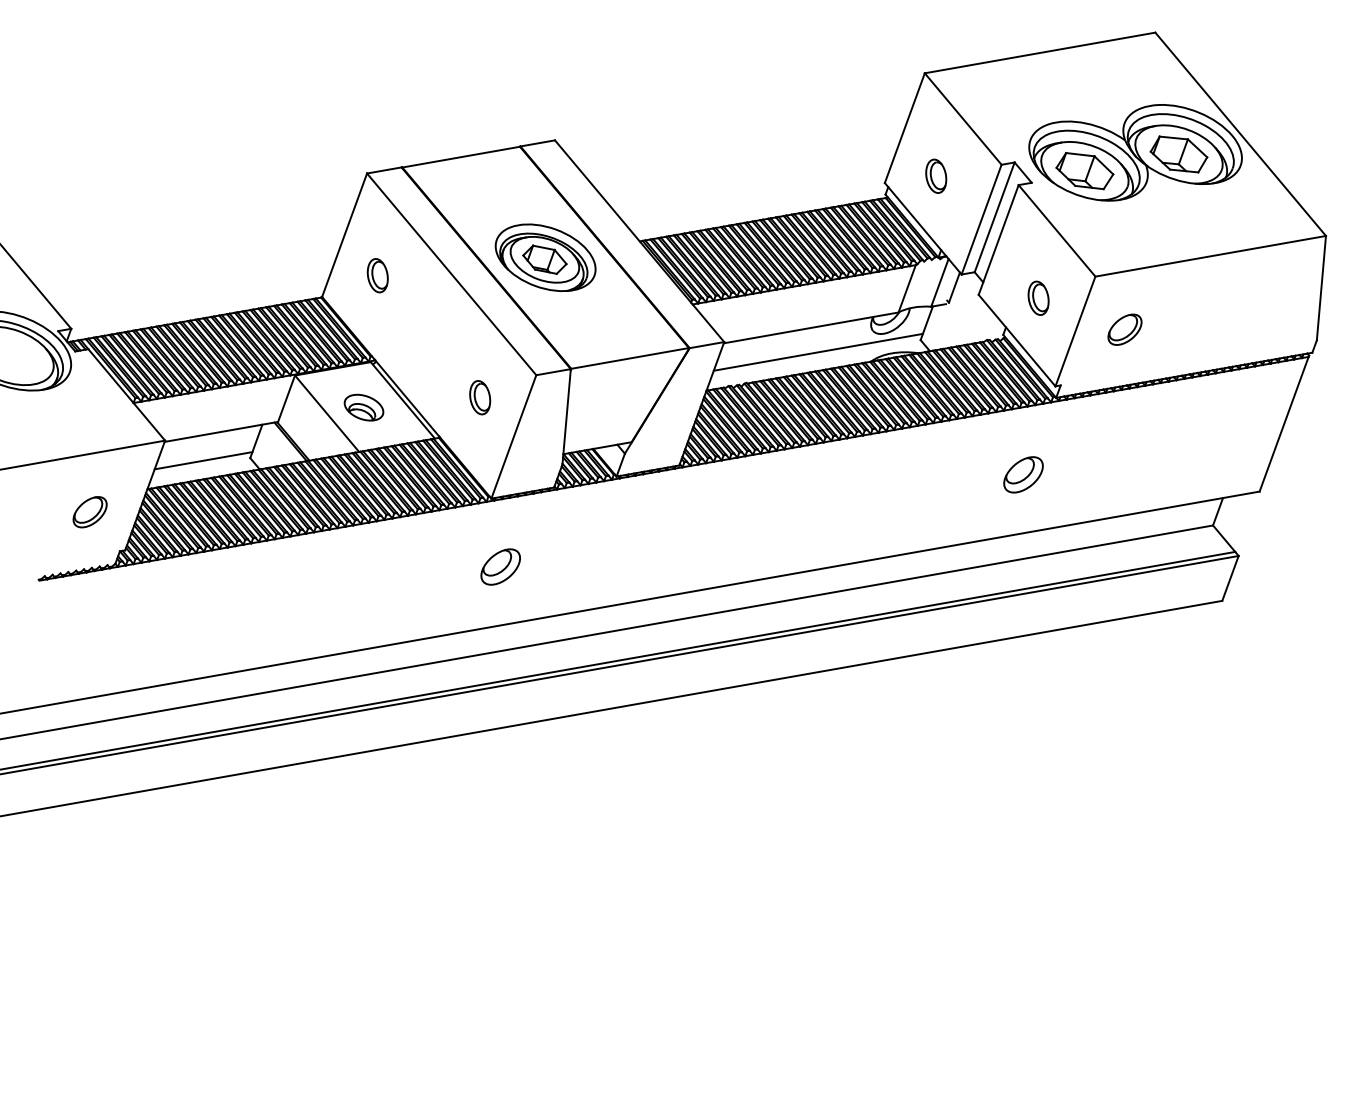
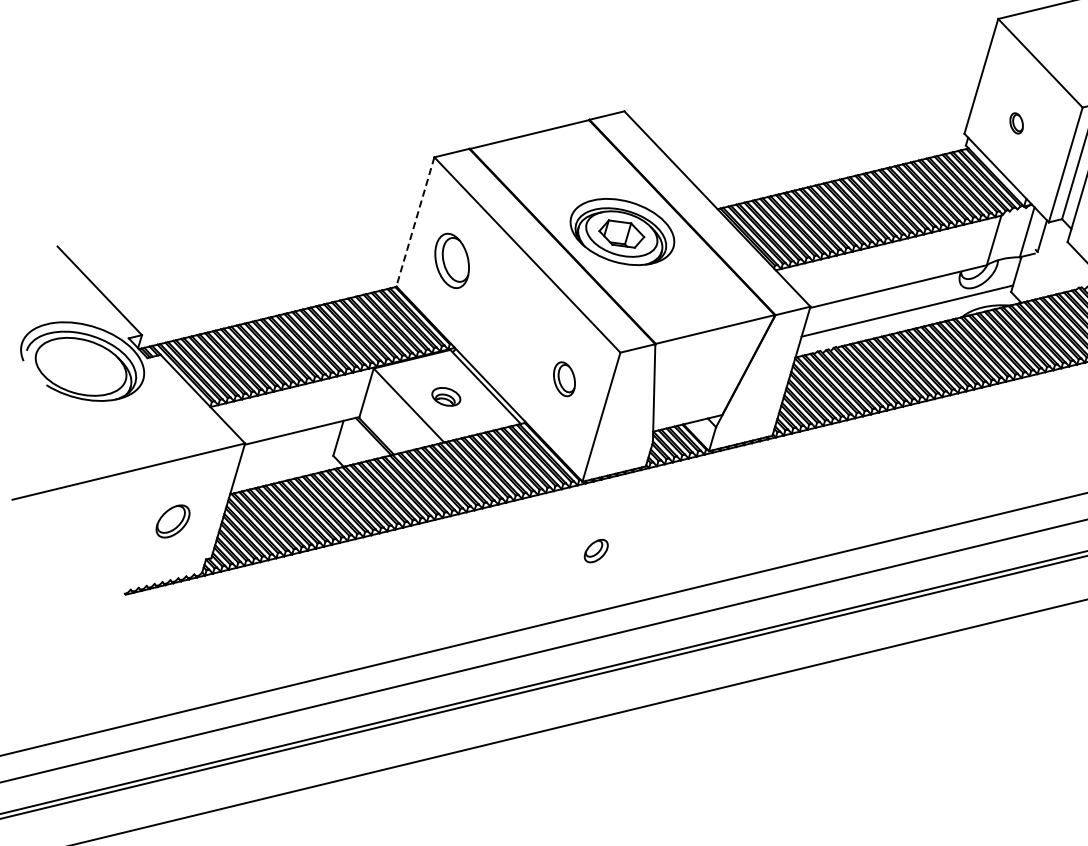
part: (936, 175) -> (1016, 122), size x0.6
line: (344, 235) -> (415, 222), solid -> dashed
part: (377, 275) -> (451, 260), size x1.6
part: (363, 407) -> (445, 396), size x0.7
line: (203, 460) -> (285, 461), removed
part: (500, 566) -> (596, 550), size x0.6

